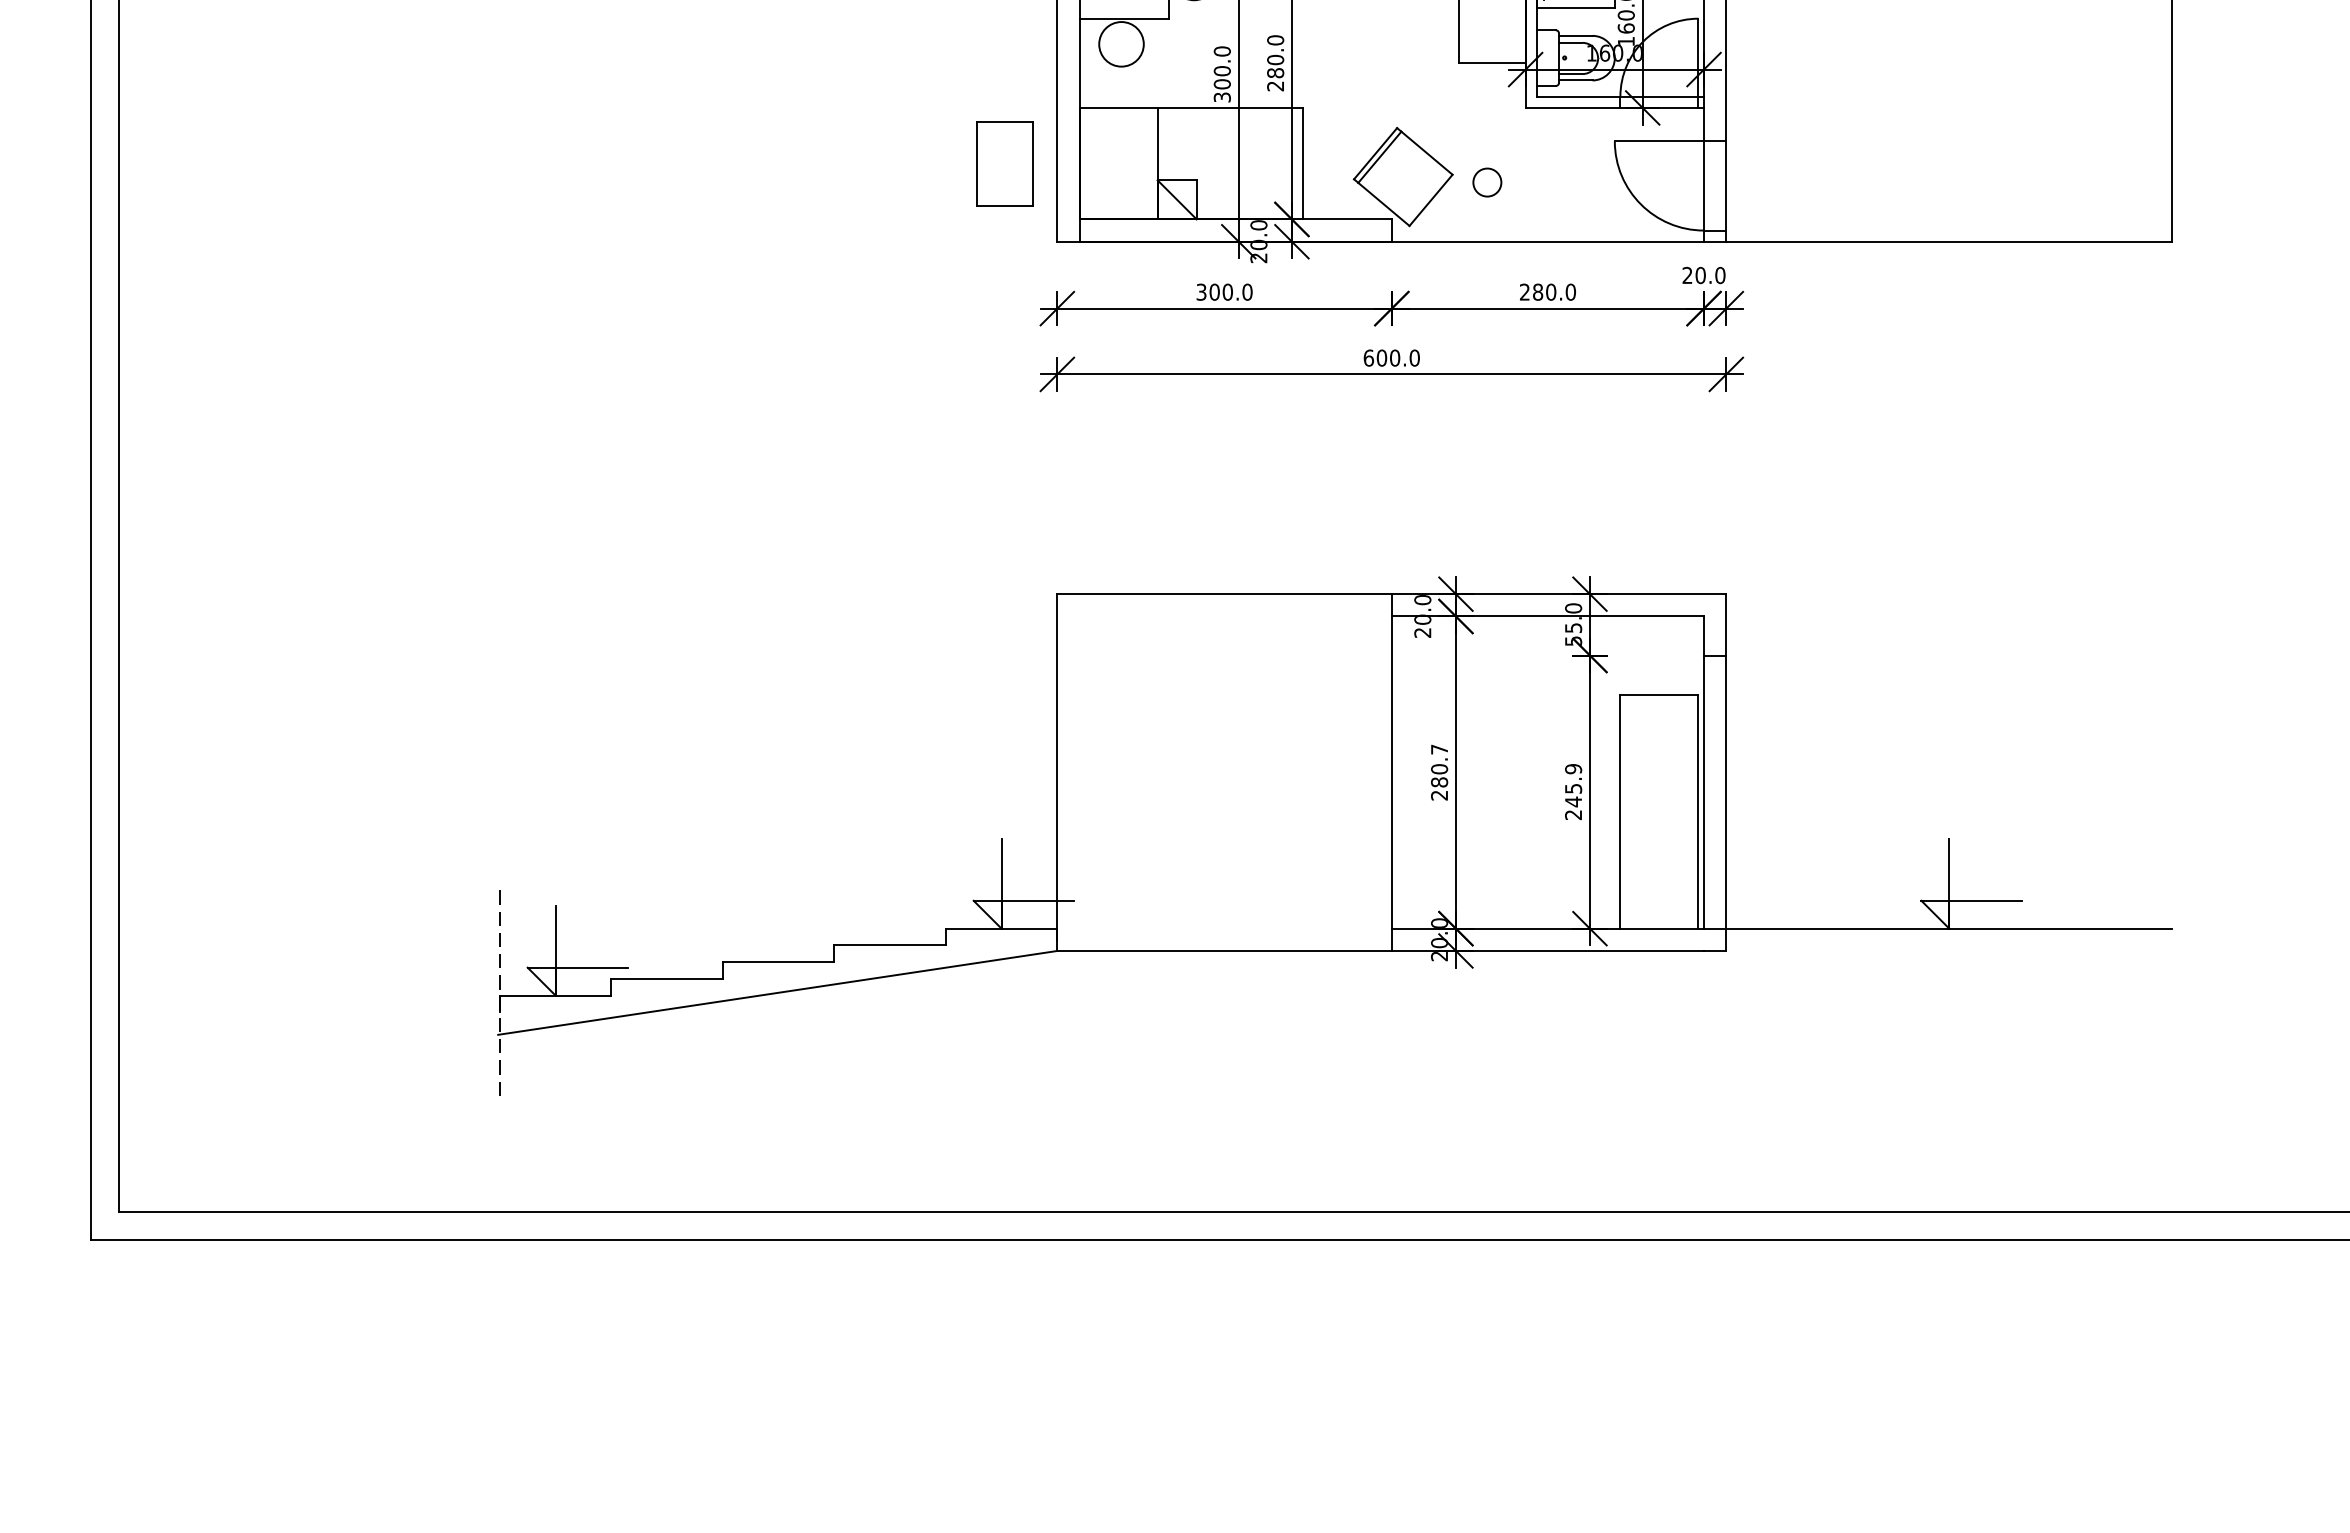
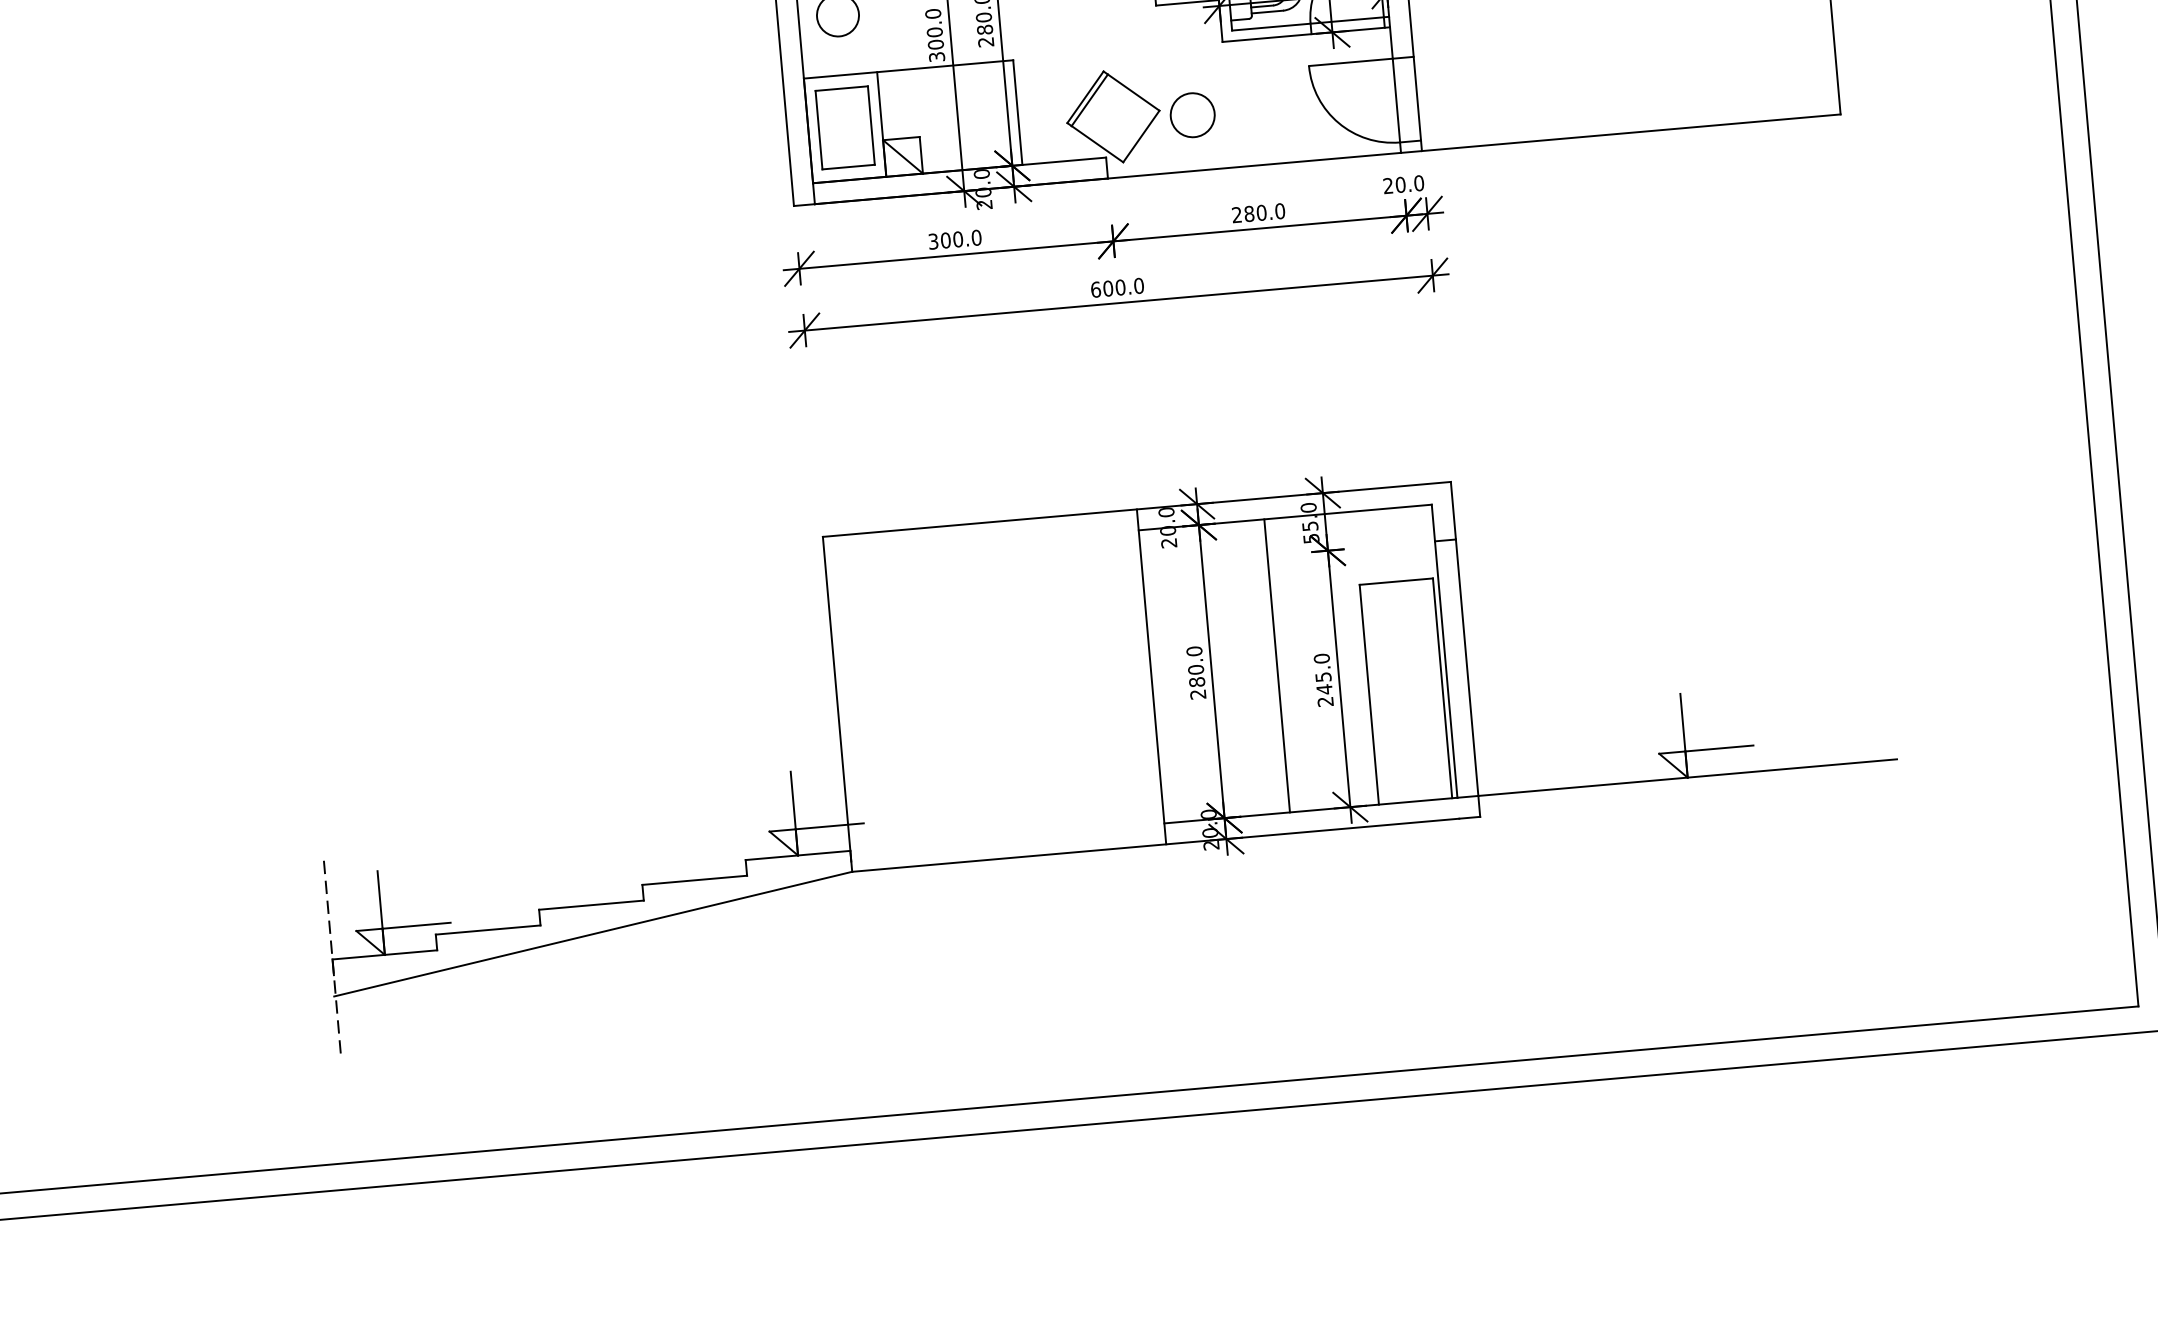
part: (1004, 163) -> (844, 127), moved
circle: (1487, 182) -> (1192, 115), size x1.67
text: (1439, 749) -> (1194, 651), 280.7 -> 280.0
text: (1573, 769) -> (1321, 659), 245.9 -> 245.0
line: (1525, 772) -> (1277, 665), added

